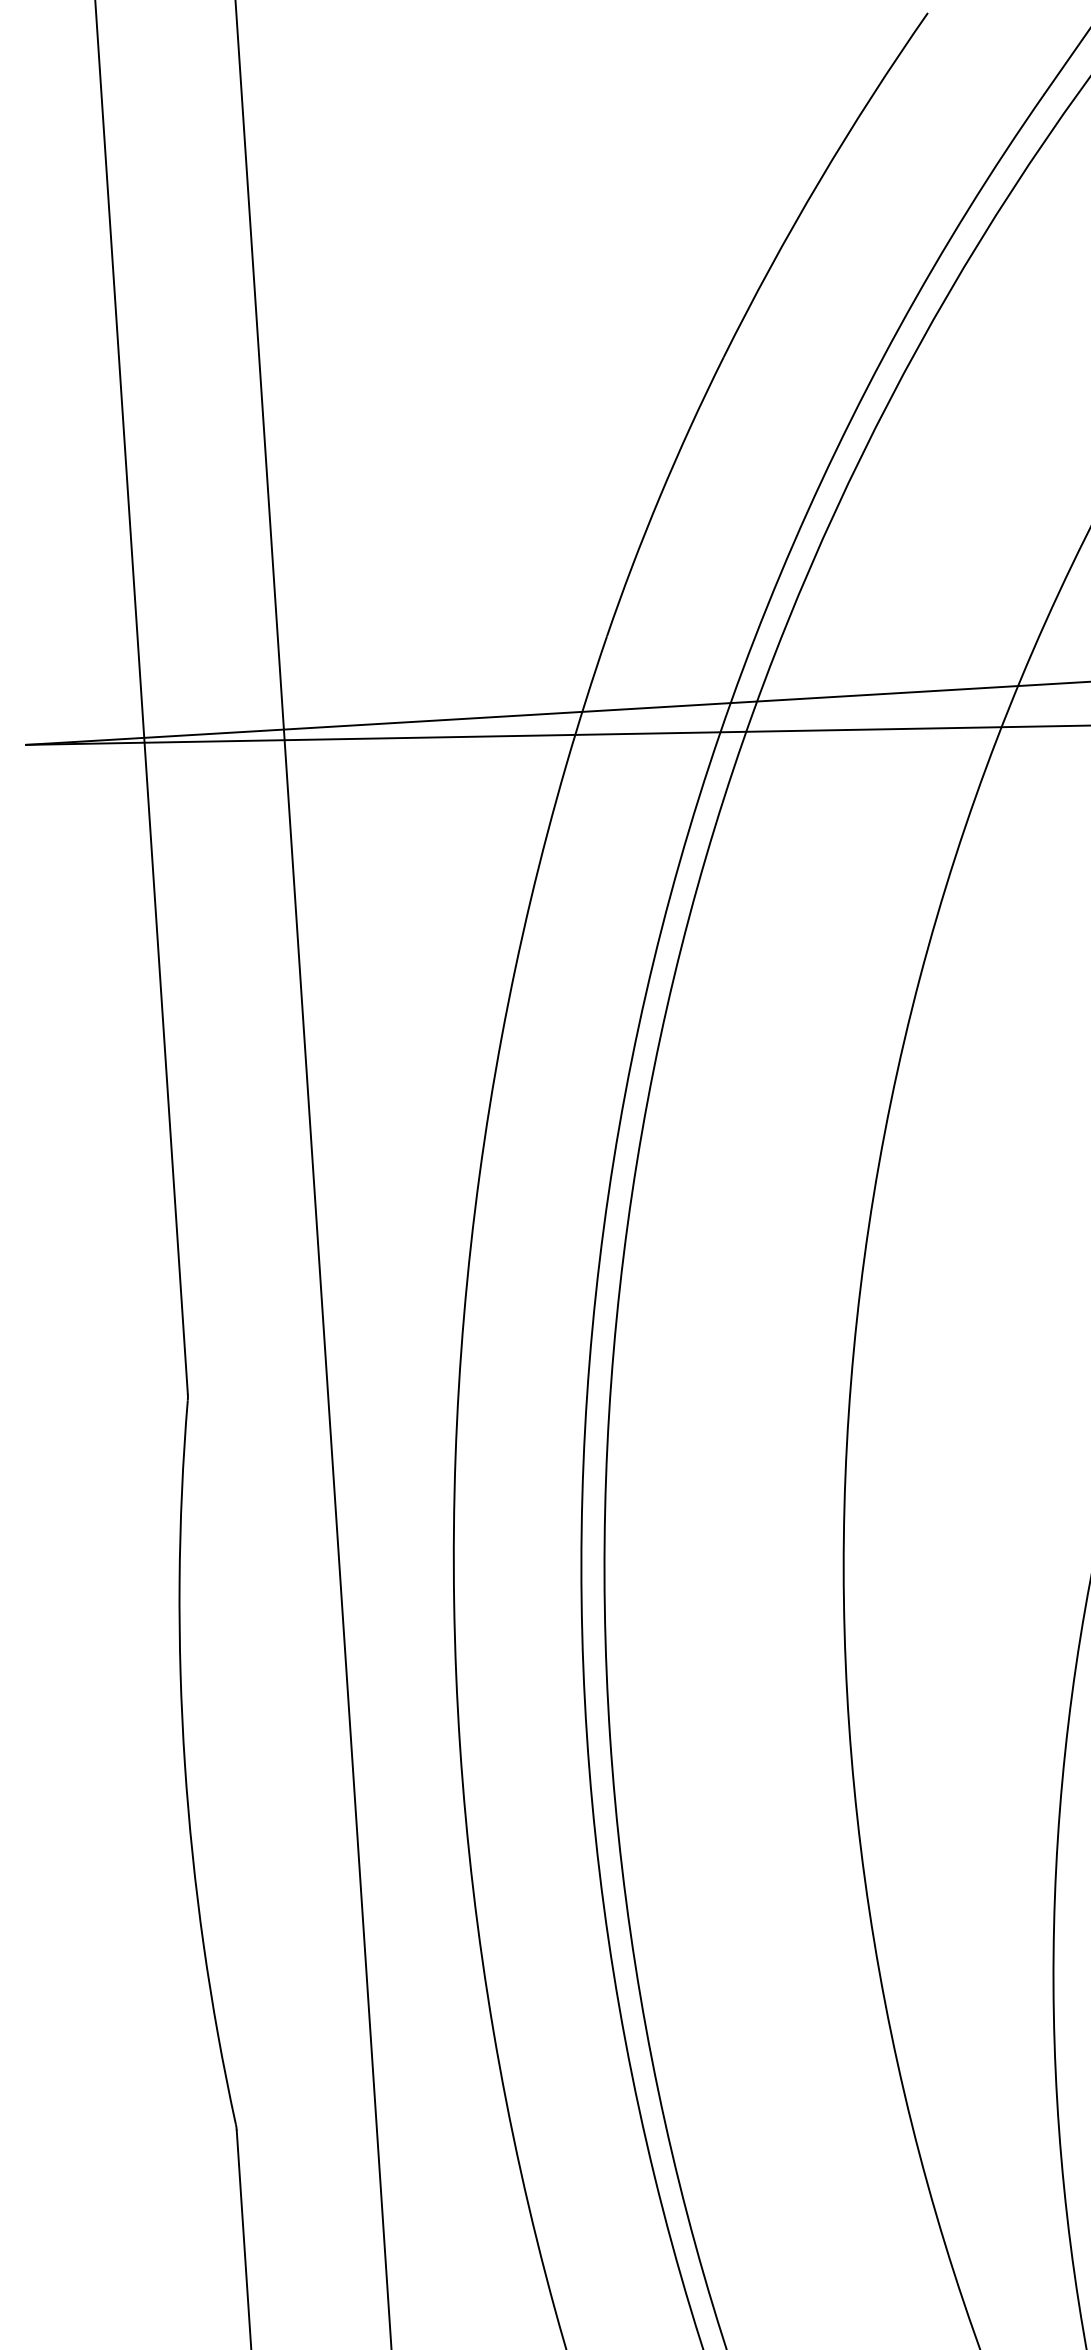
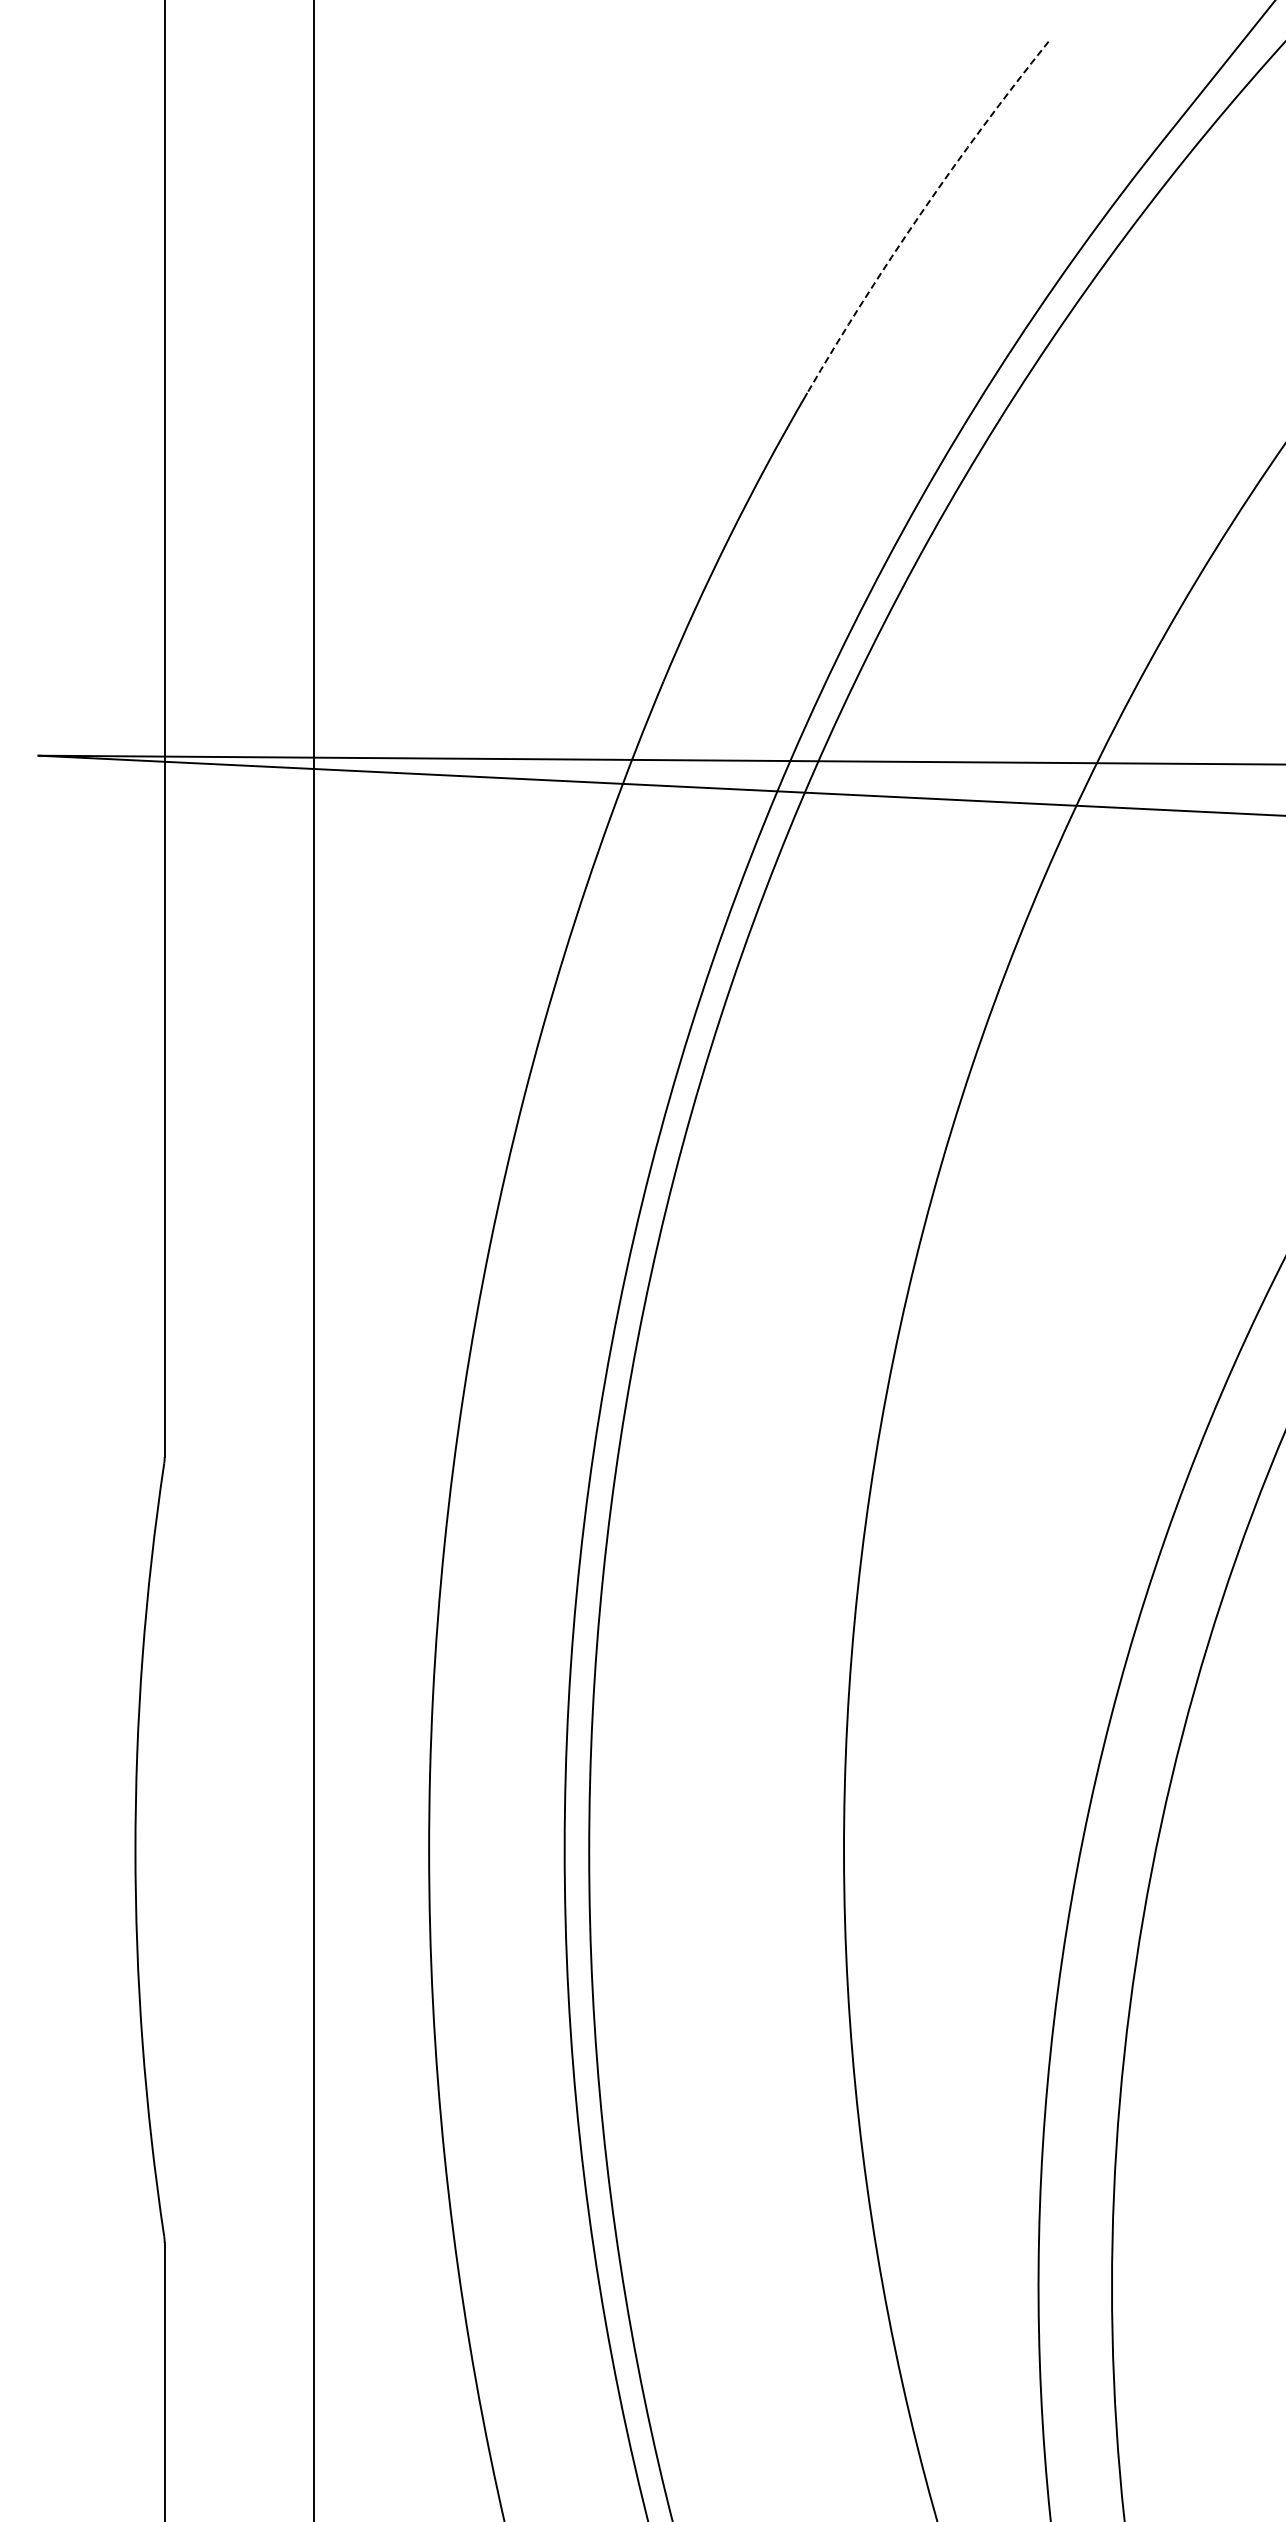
arc: (819, 180) -> (921, 212), solid -> dashed

